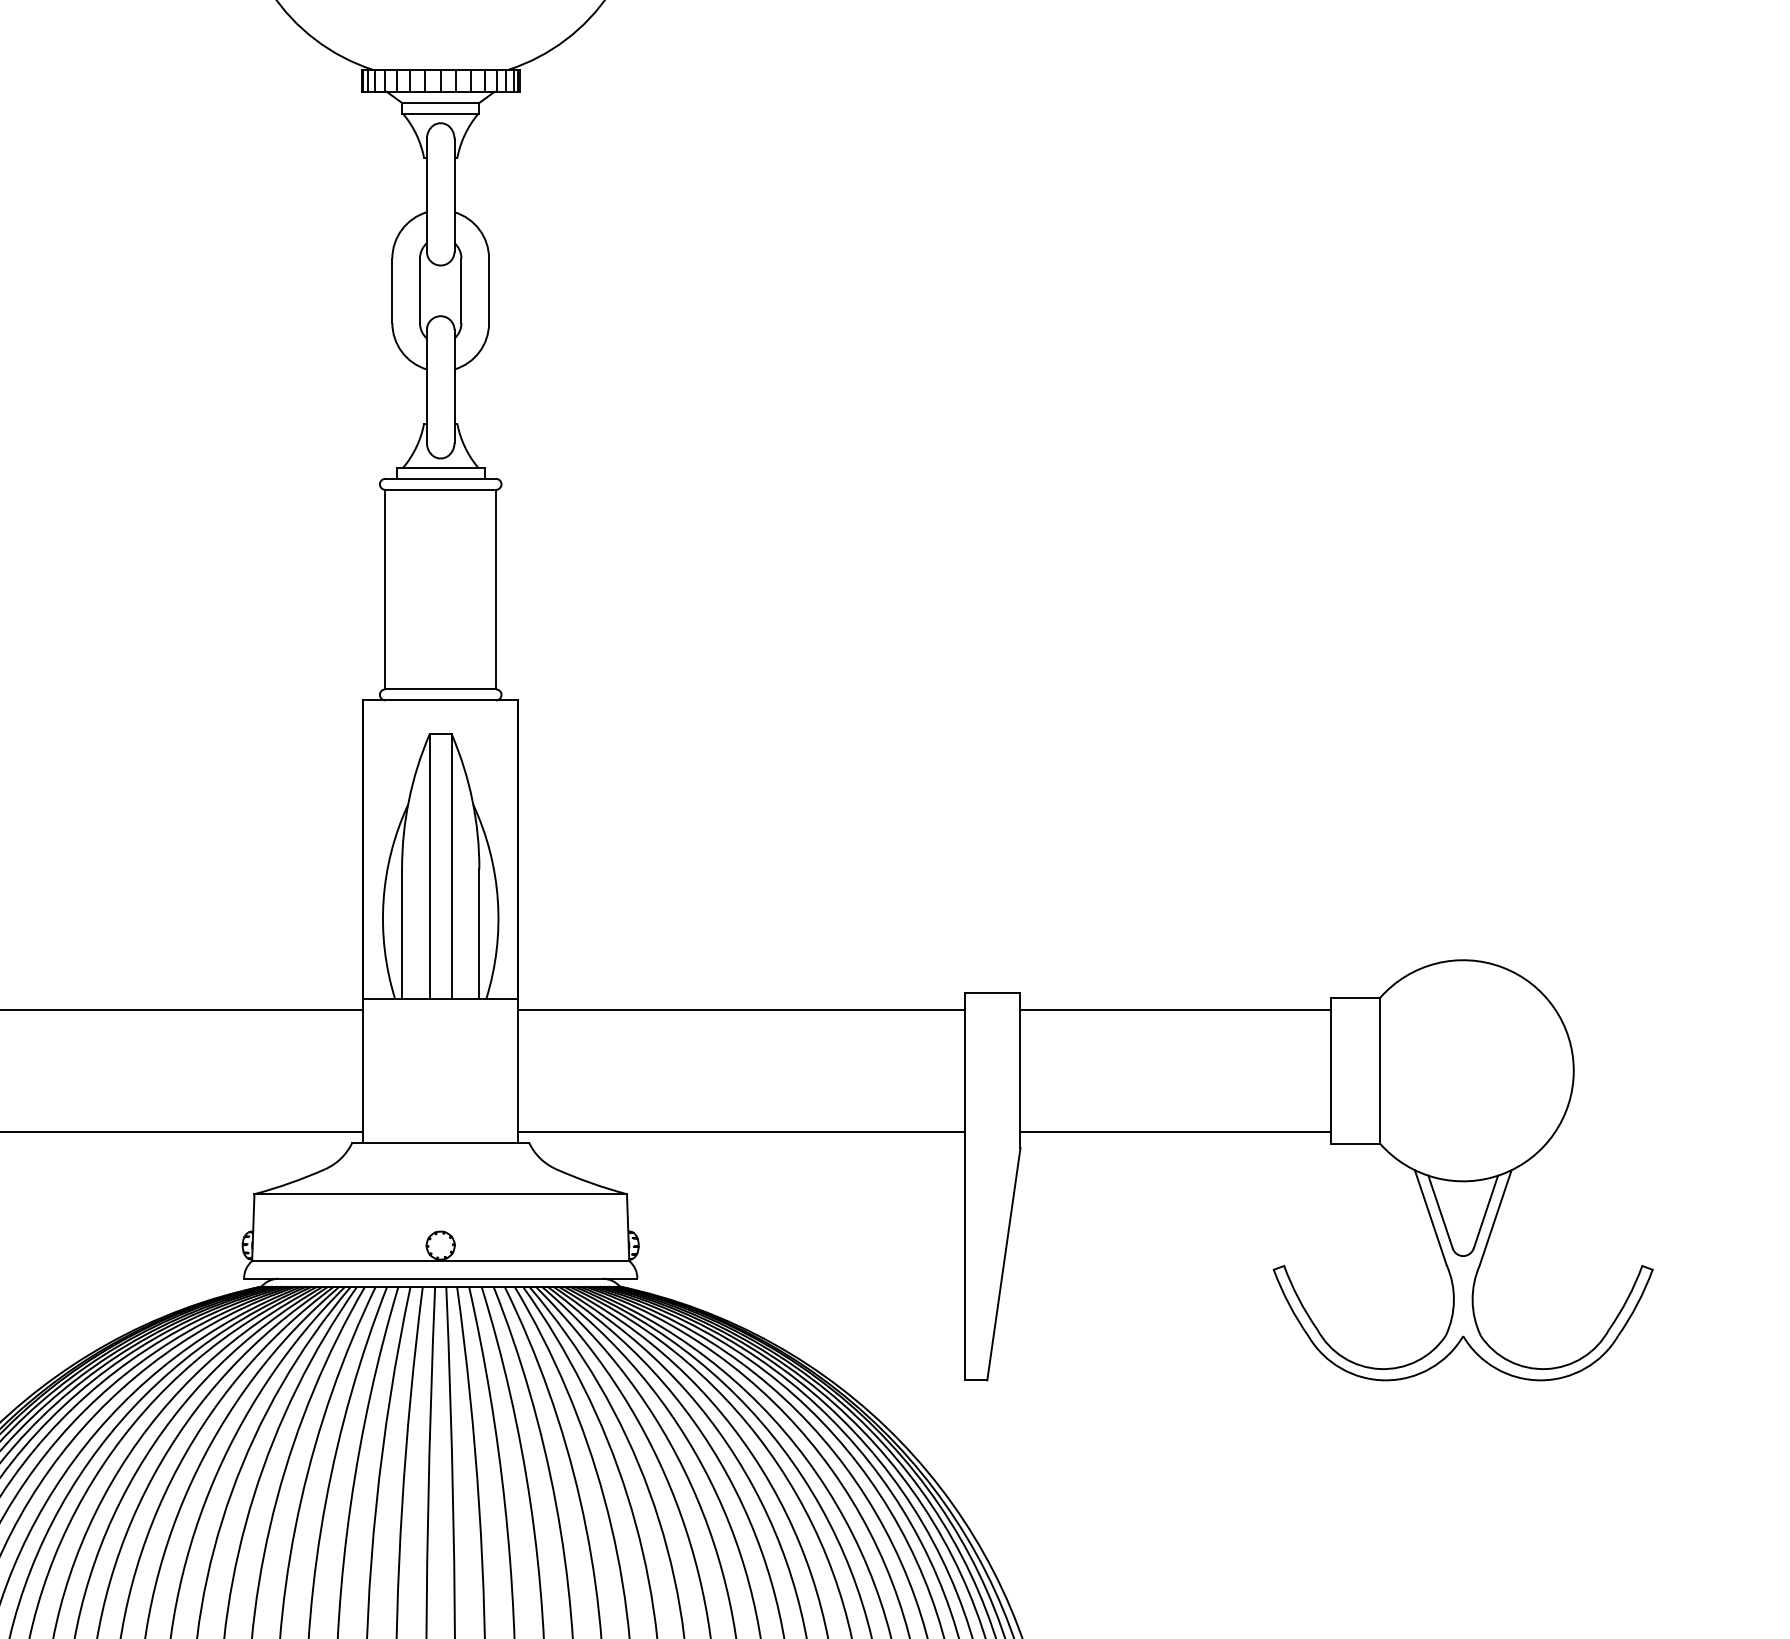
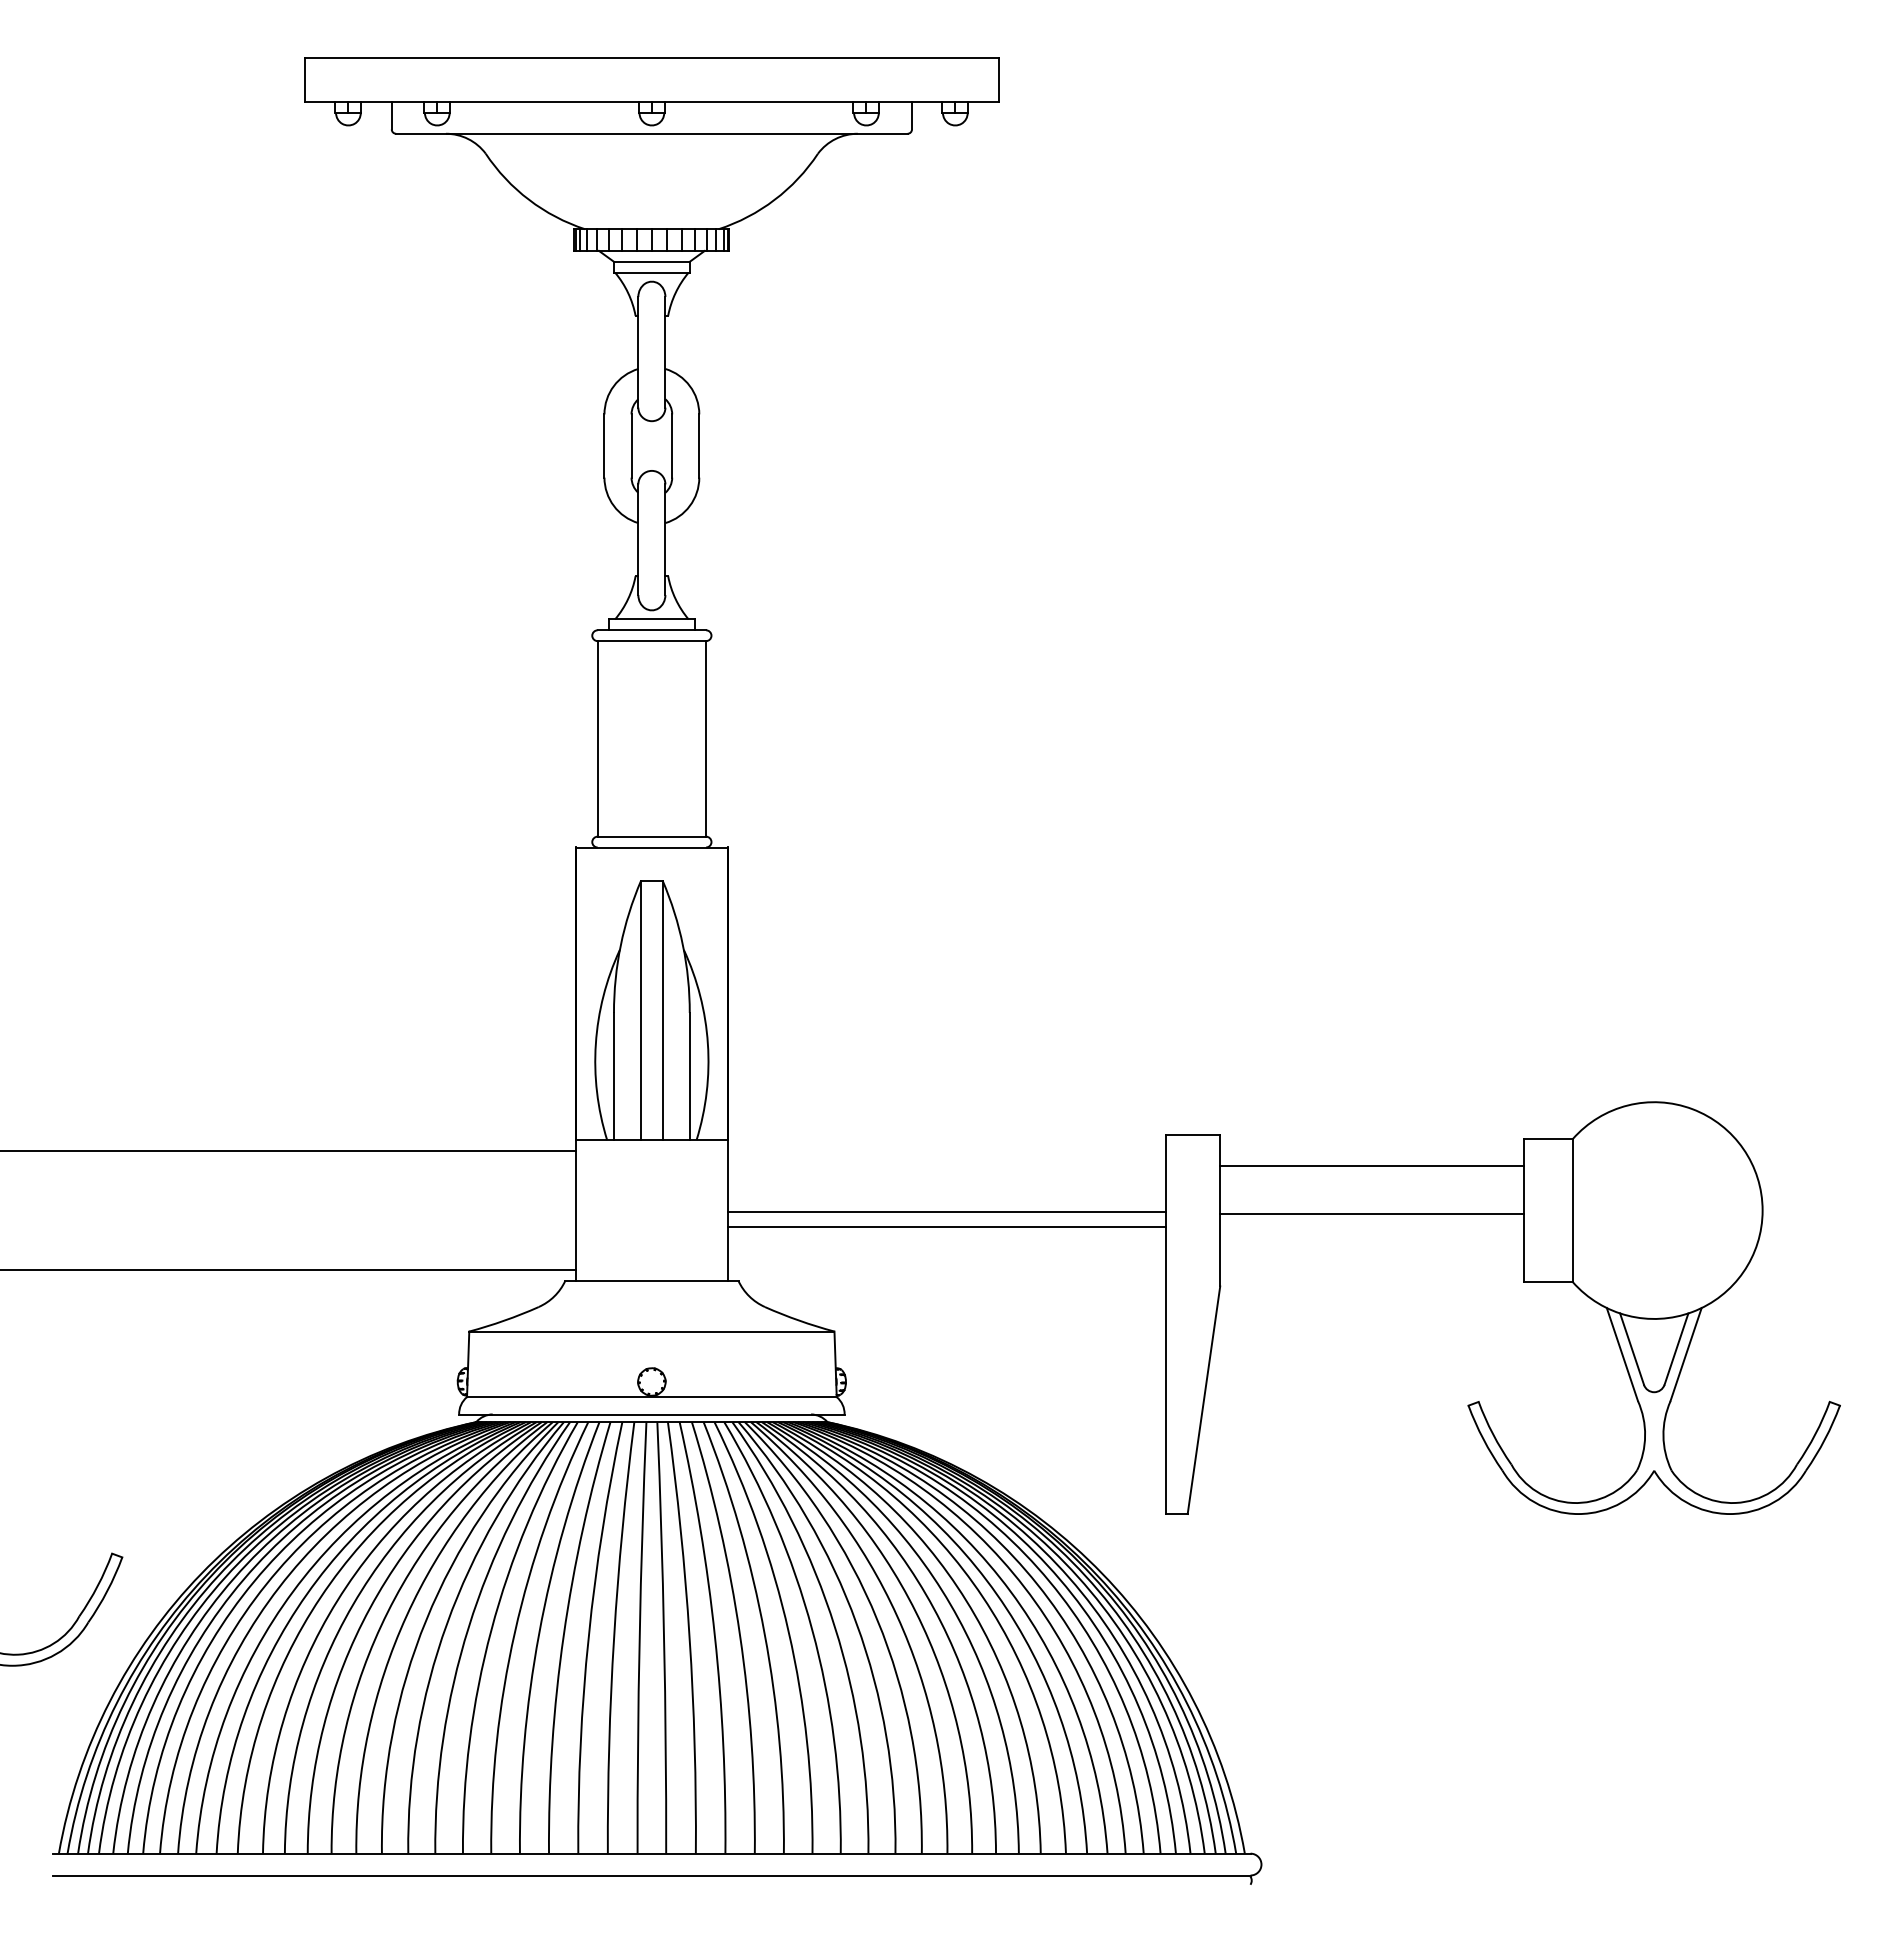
line: (741, 1009) -> (946, 1226), moved
line: (1175, 1009) -> (1372, 1213), moved
line: (741, 1131) -> (946, 1212), moved
line: (1175, 1131) -> (1372, 1166), moved

